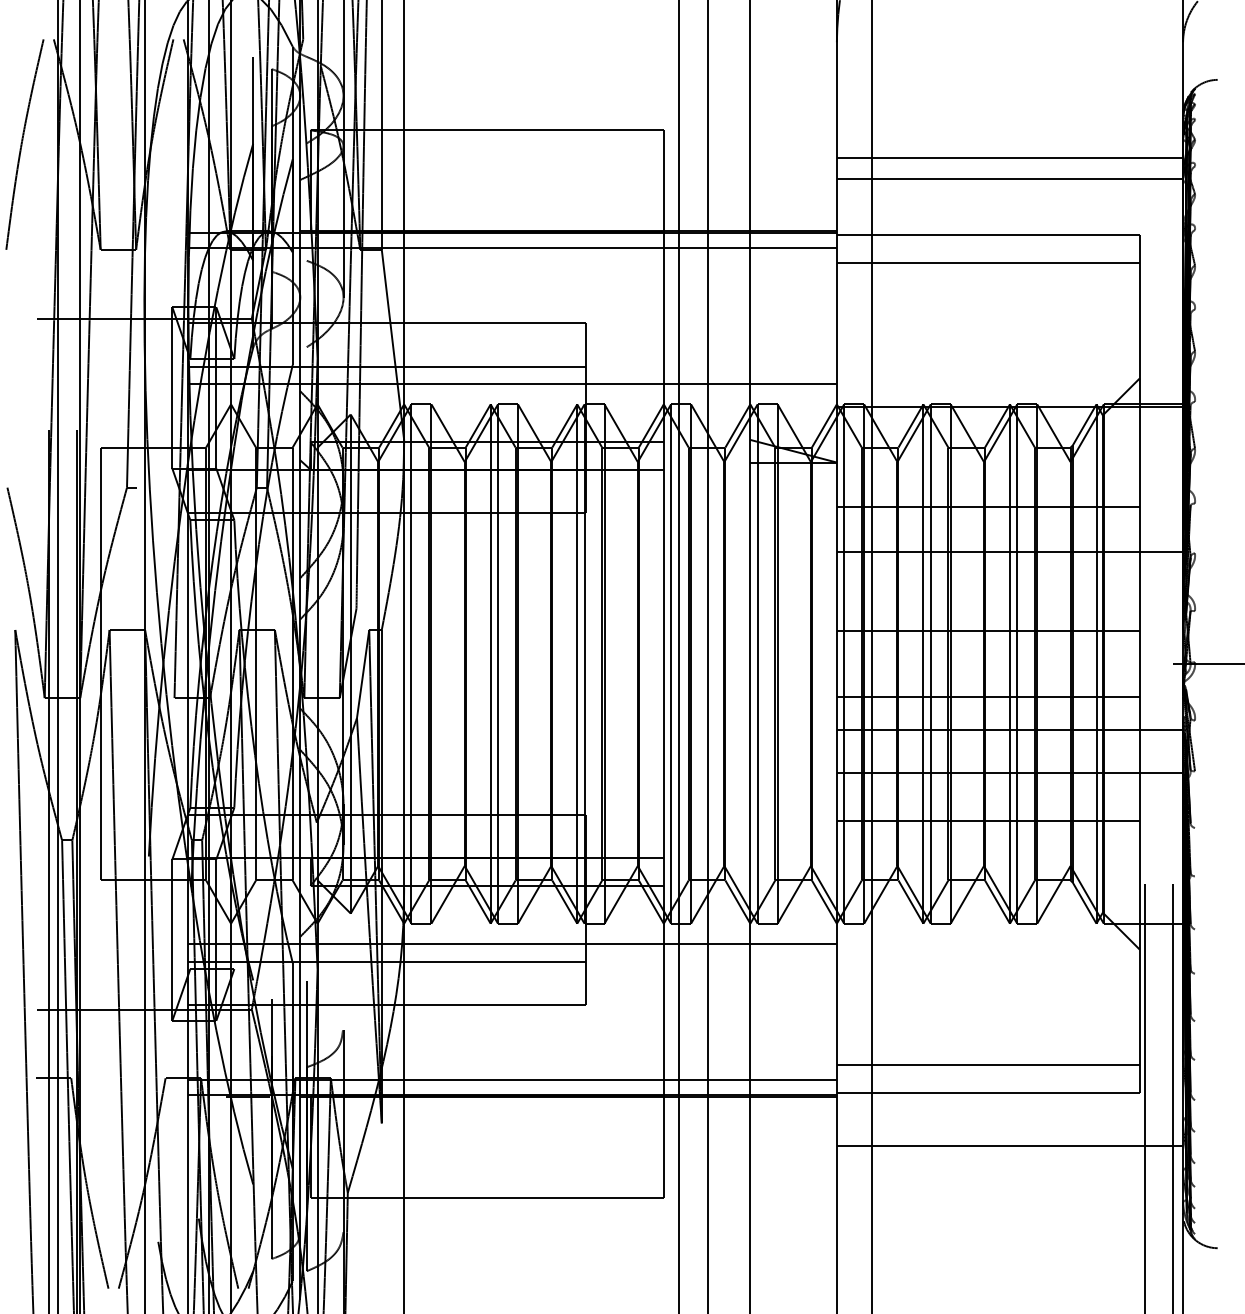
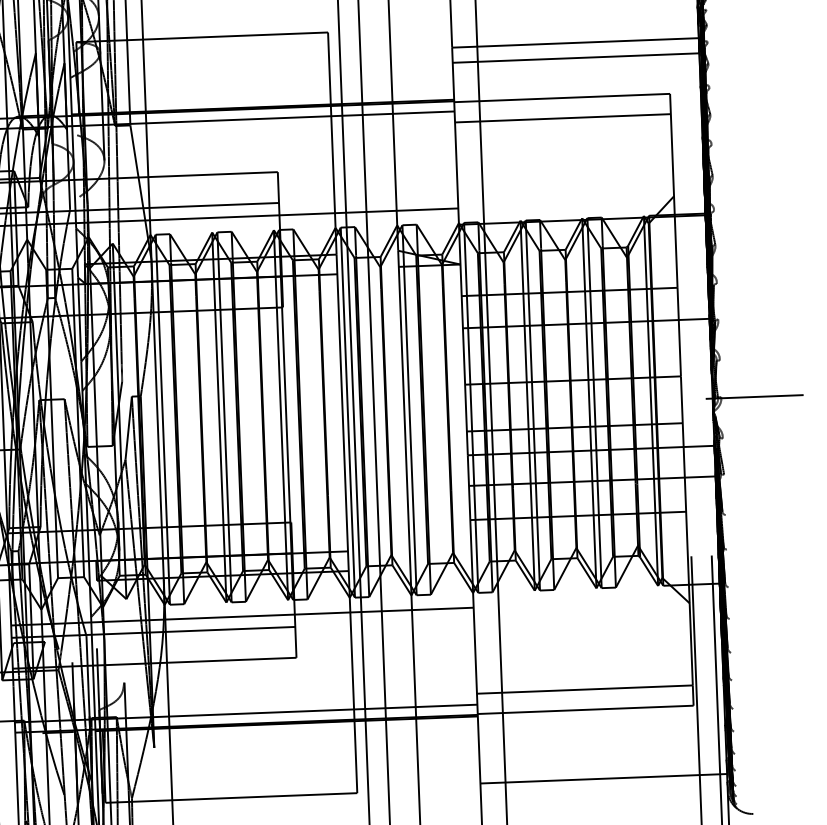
line: (1009, 1145) -> (603, 778), moved

